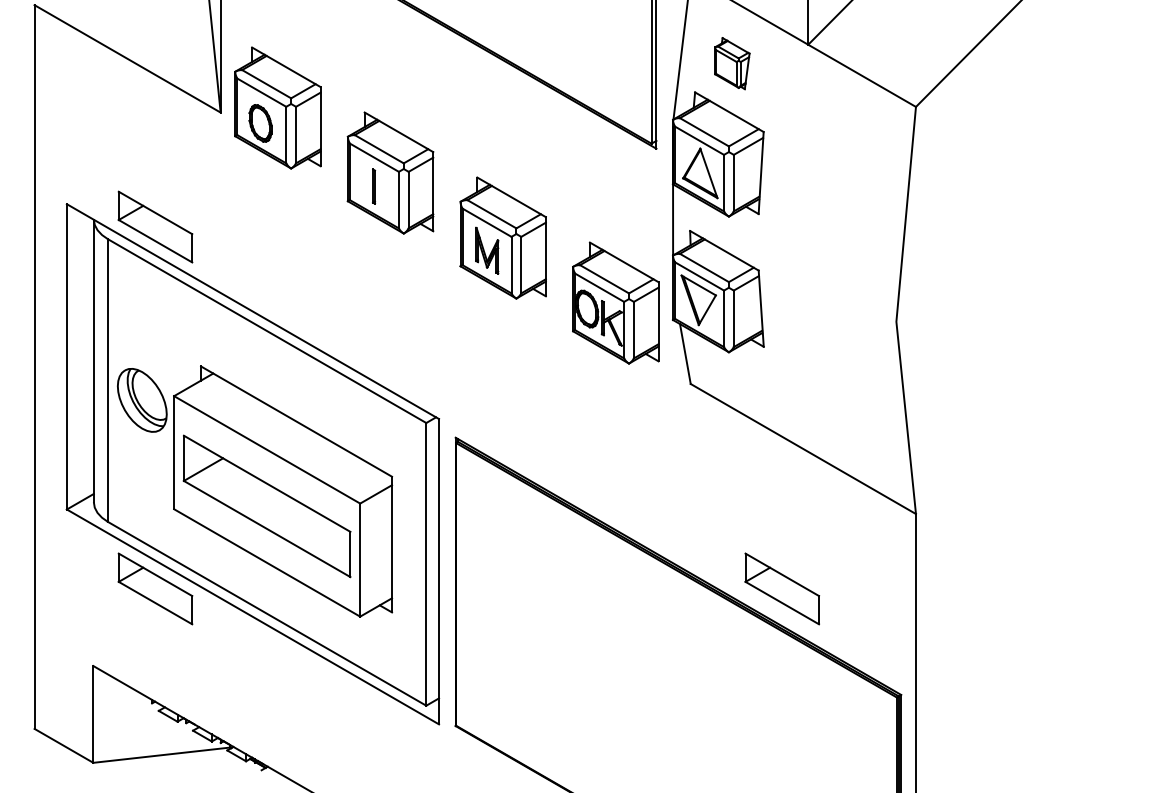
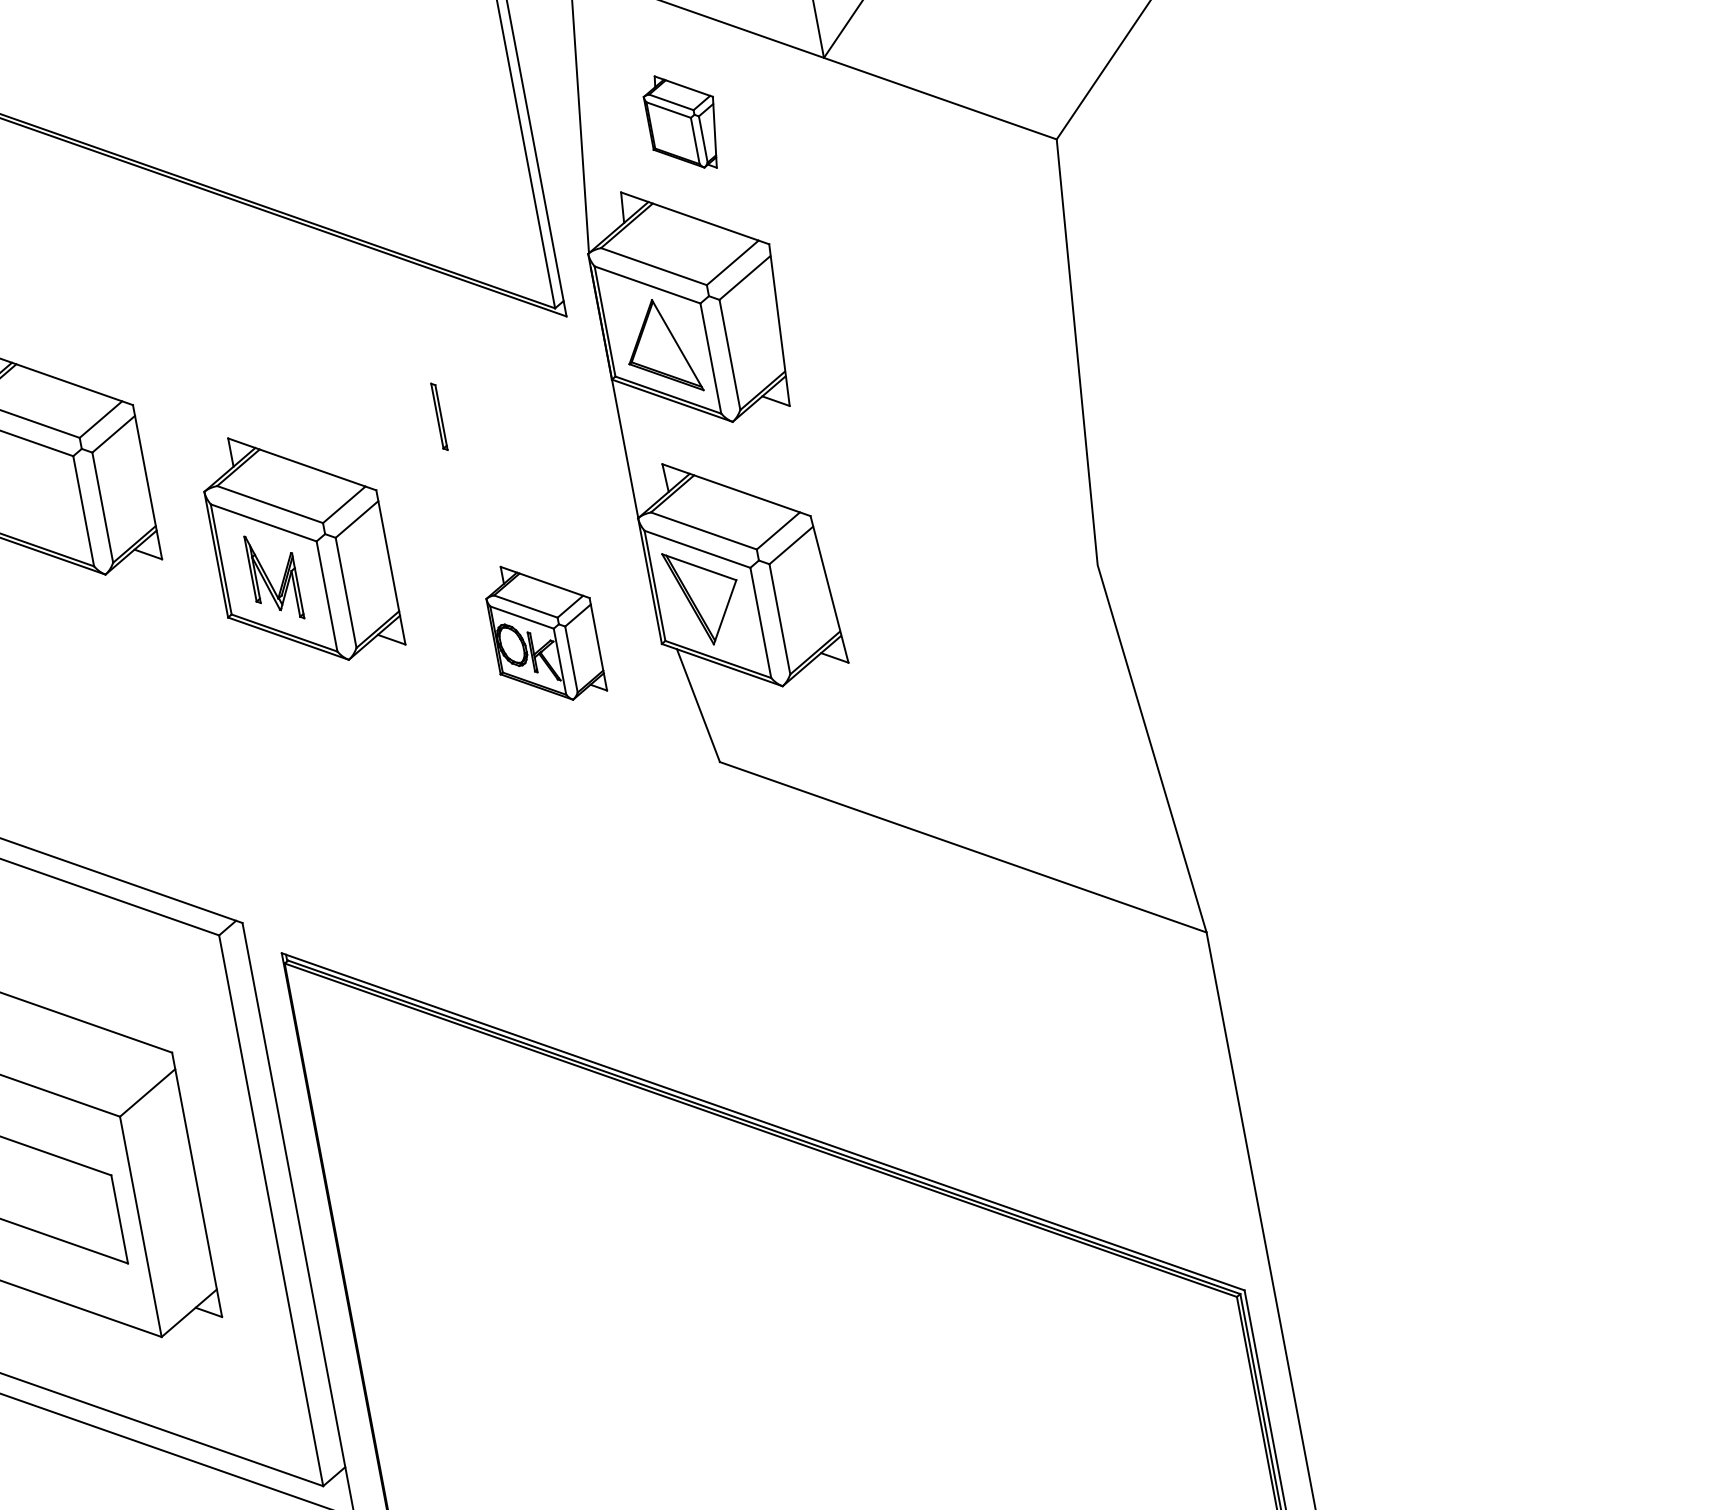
line: (374, 186) -> (440, 416), moved
part: (615, 302) -> (543, 630), size x0.6
part: (781, 588) -> (972, 1127), removed

